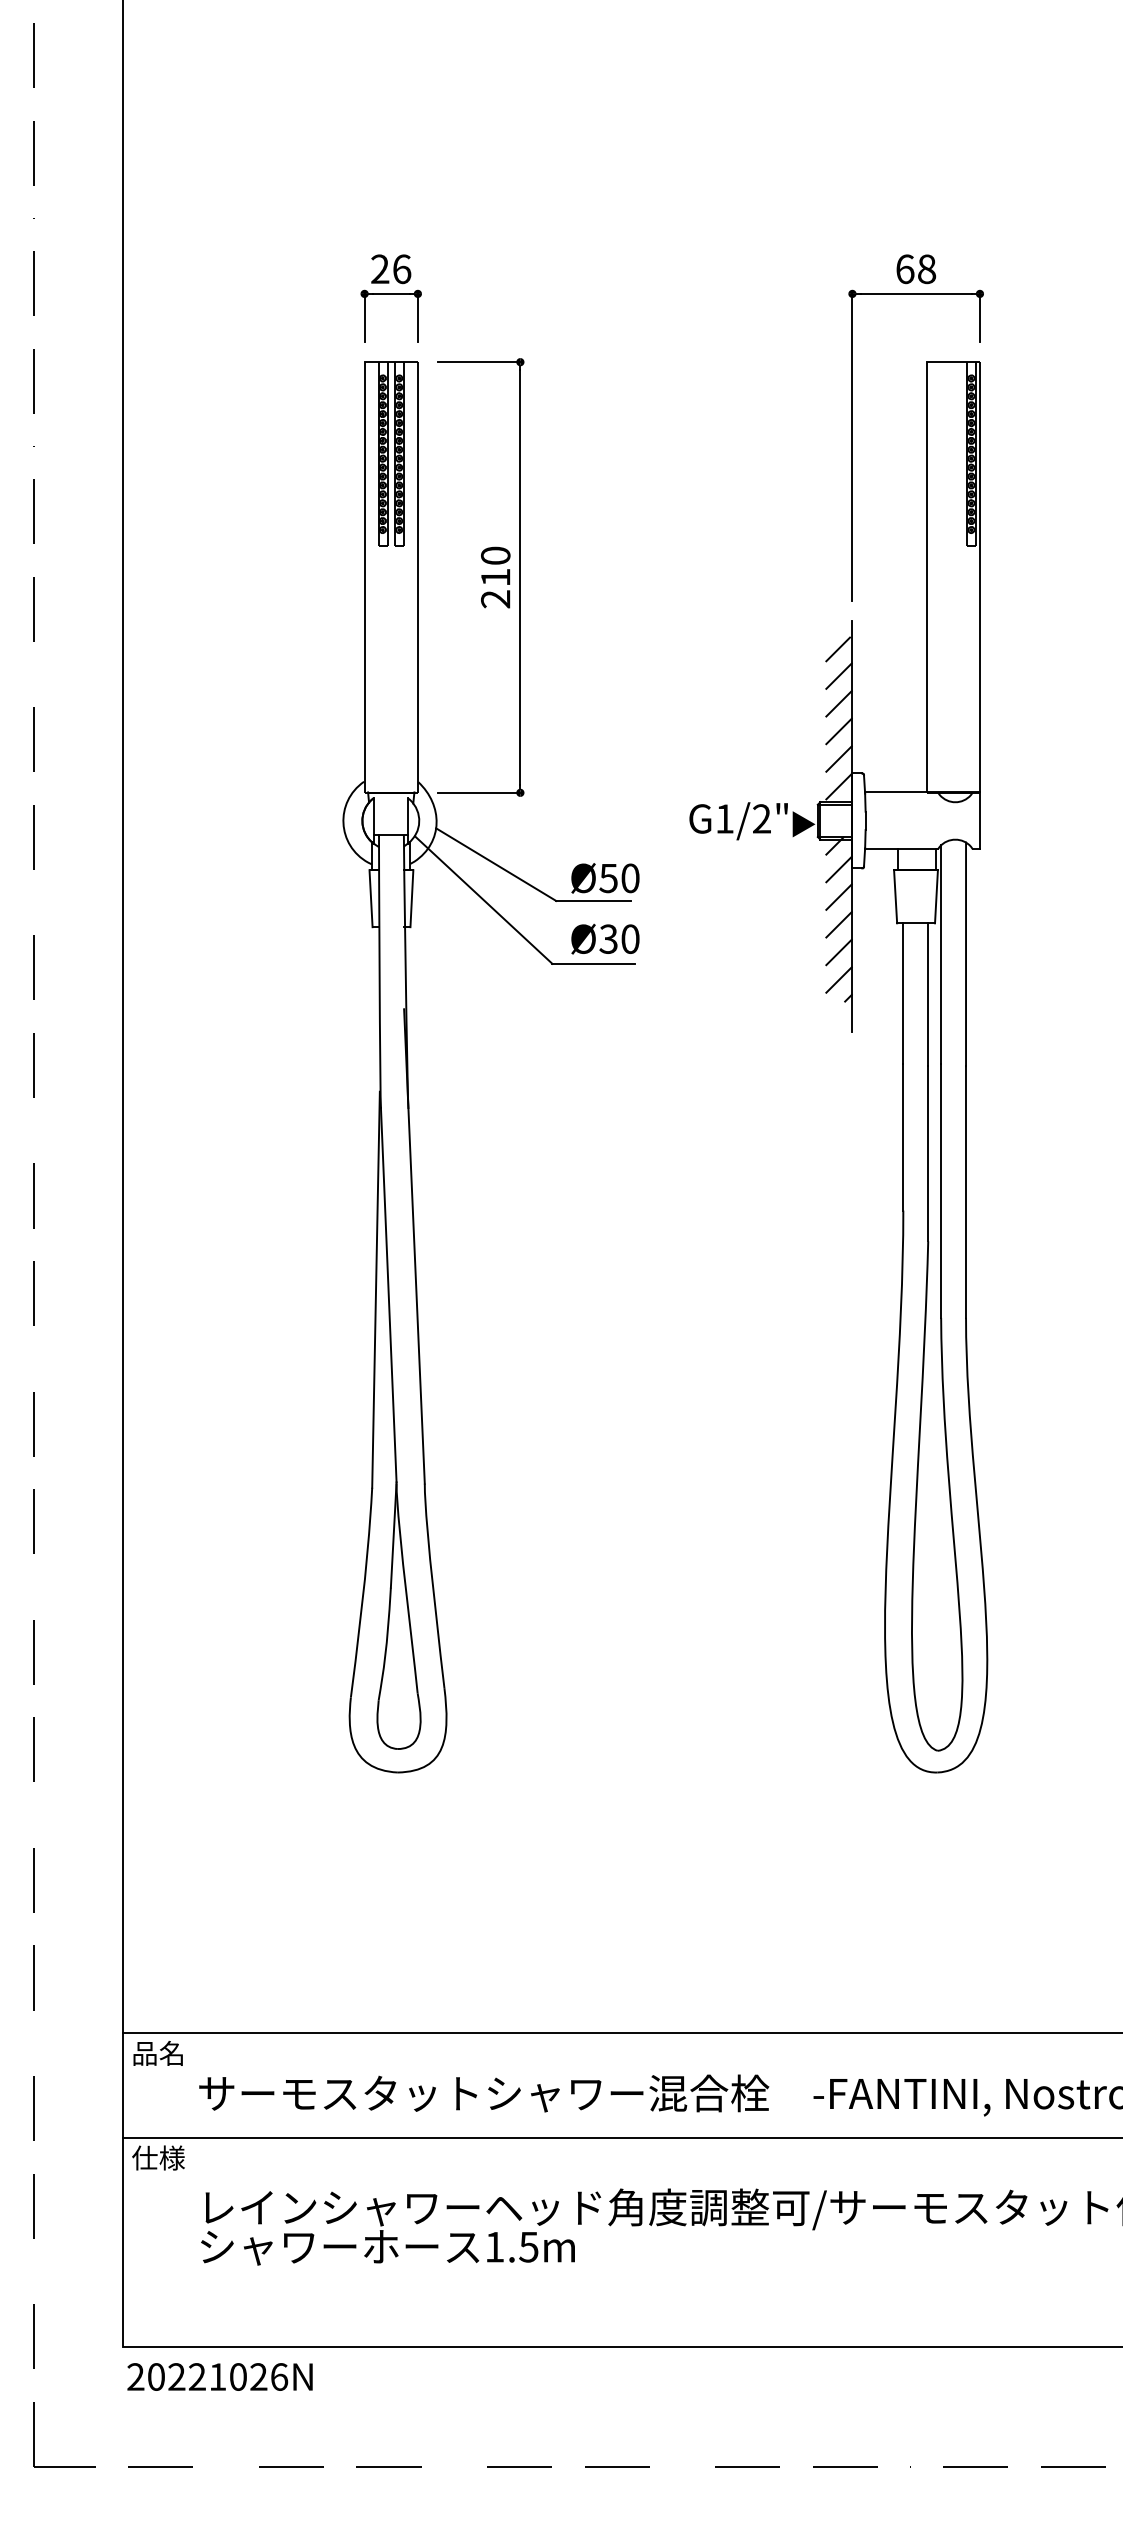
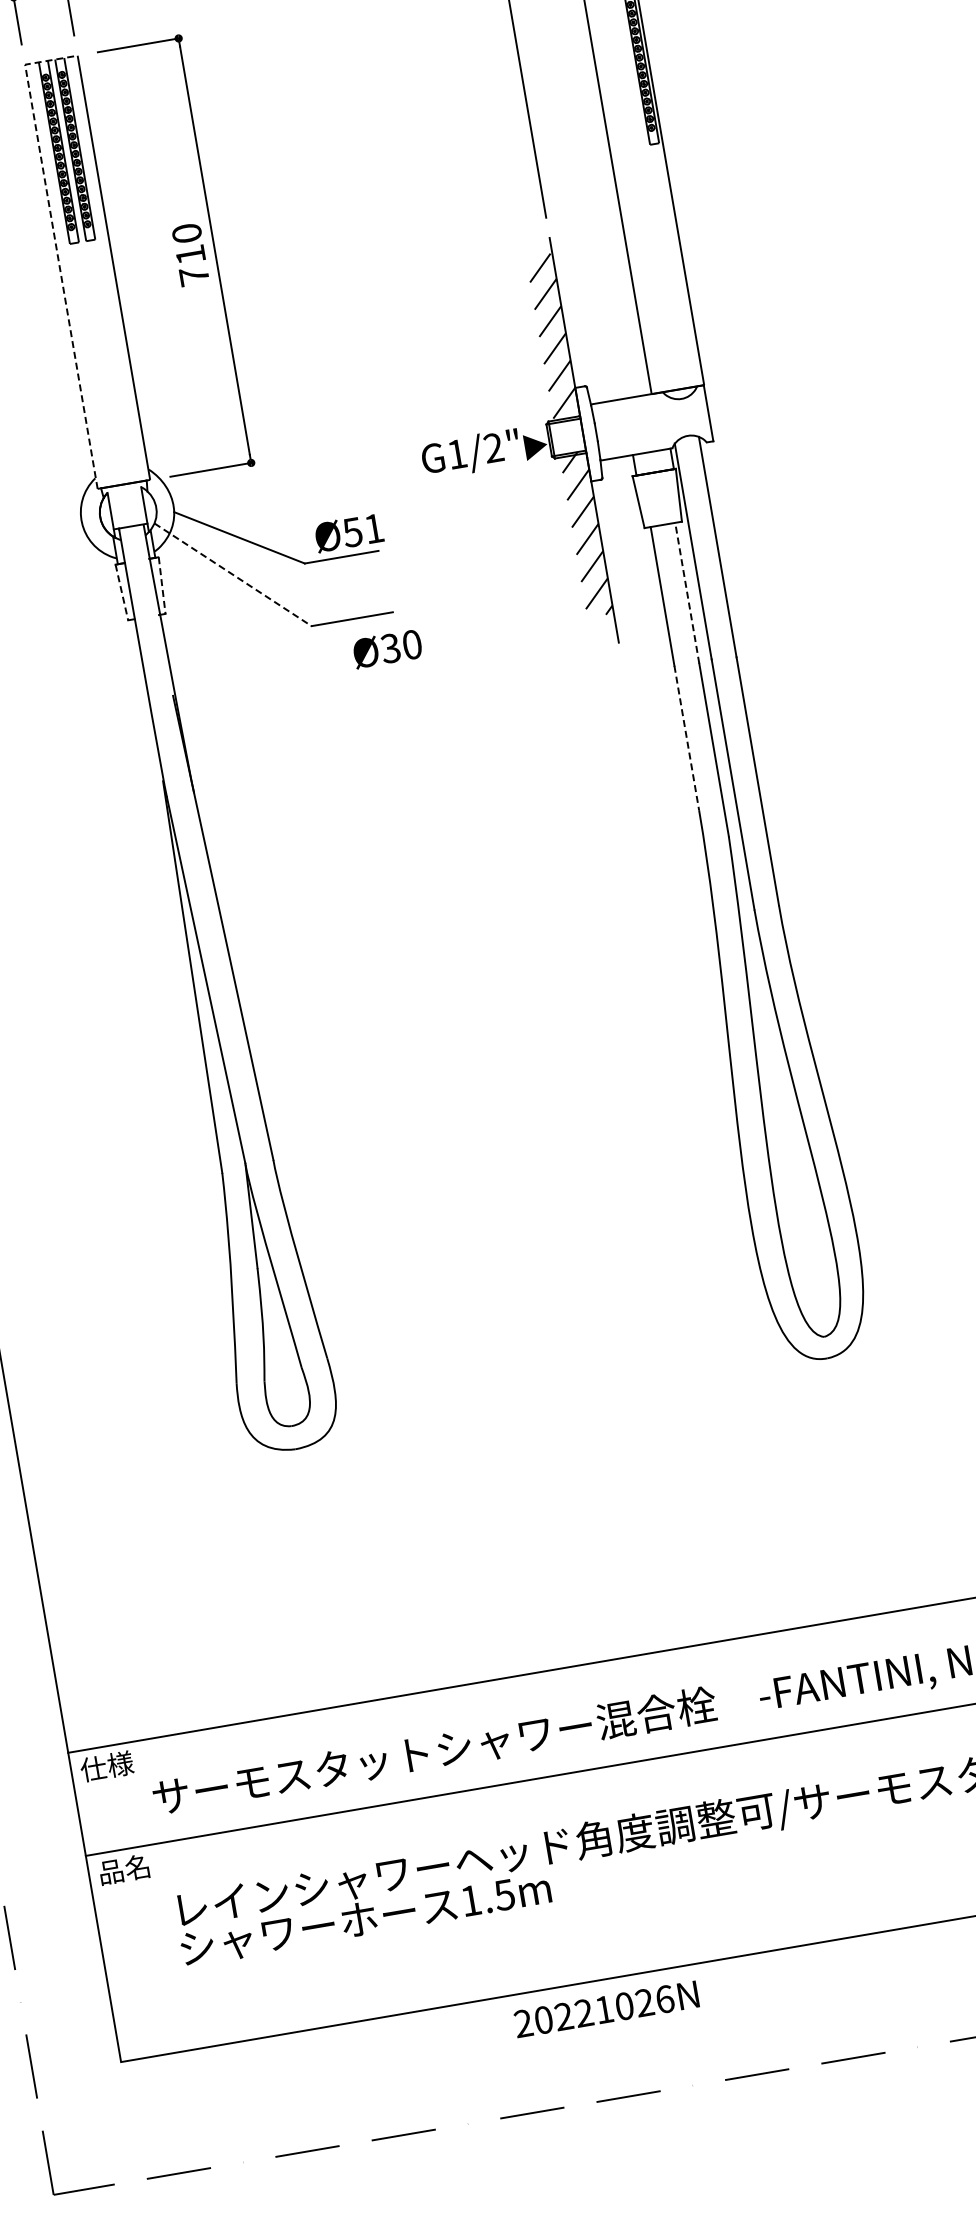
line: (364, 549) -> (56, 249), solid -> dashed
text: (495, 599) -> (194, 276), 210 -> 710
text: (630, 878) -> (374, 528), Ø50 -> Ø51
line: (371, 898) -> (122, 592), solid -> dashed
line: (411, 898) -> (161, 585), solid -> dashed
line: (483, 900) -> (233, 575), solid -> dashed
text: (605, 938) -> (387, 648), moved
line: (928, 994) -> (687, 592), solid -> dashed
line: (903, 1137) -> (686, 738), solid -> dashed
text: (158, 2052) -> (106, 1765), 品名 -> 仕様
text: (158, 2157) -> (124, 1869), 仕様 -> 品名
text: (219, 2376) -> (605, 2008), moved

